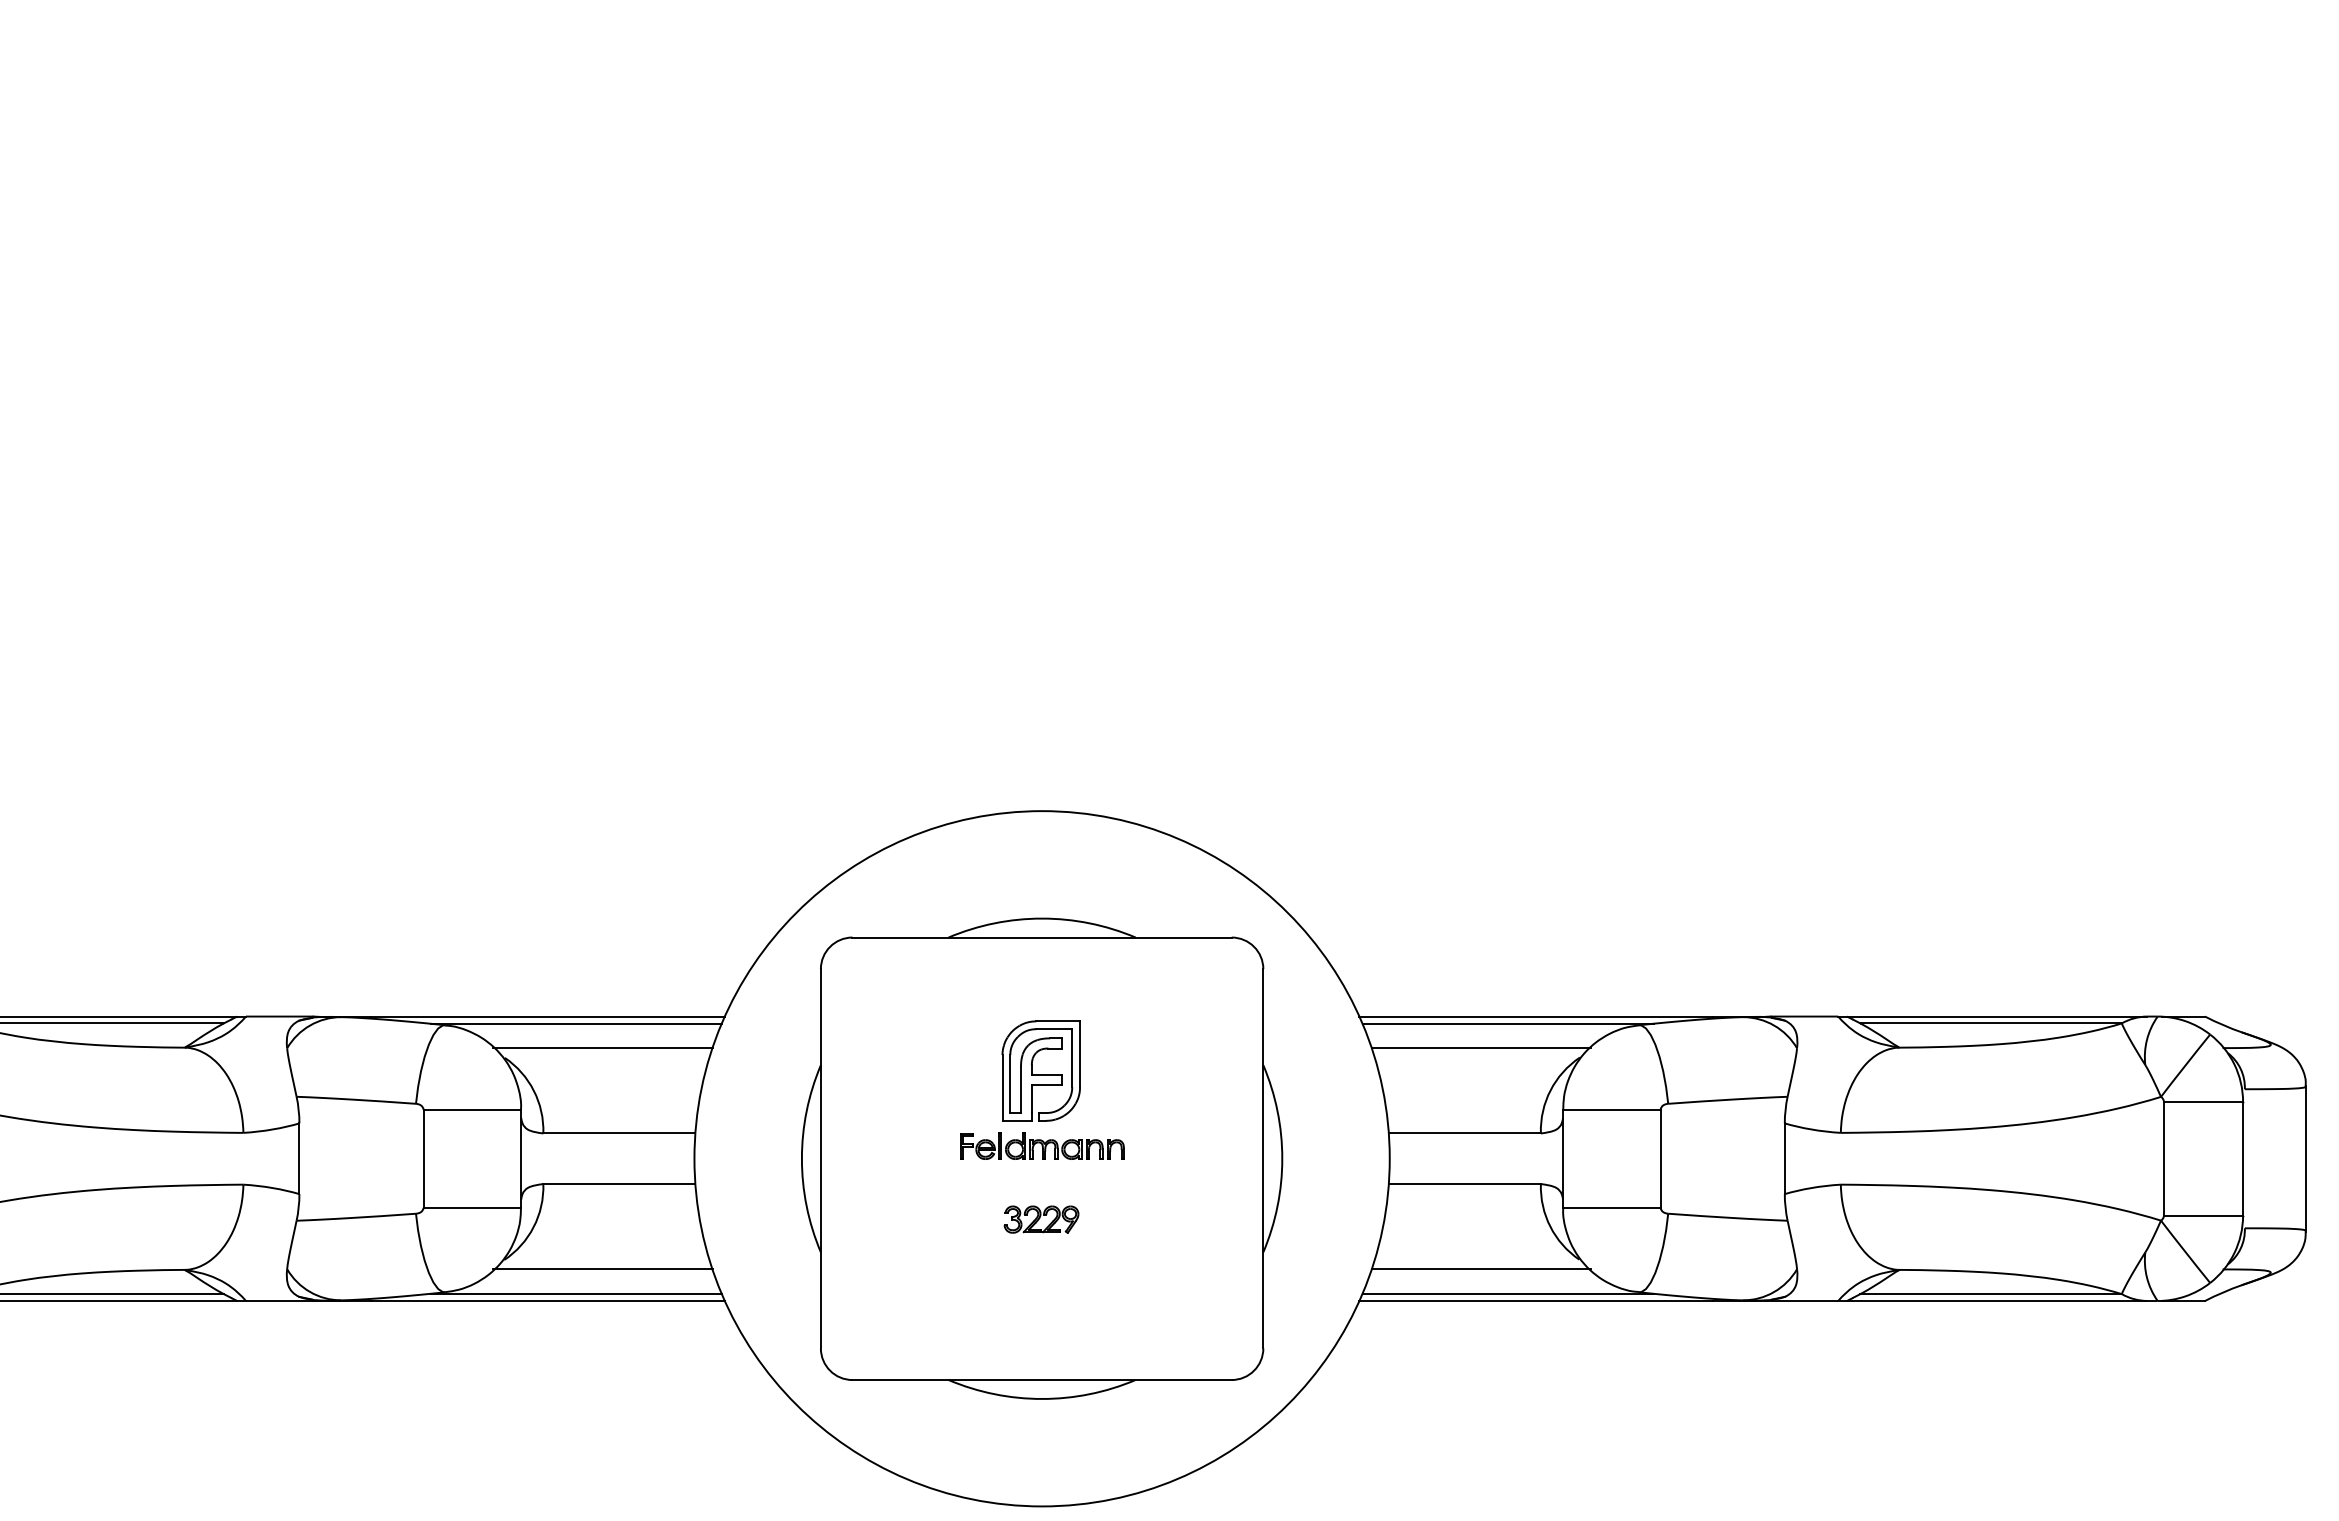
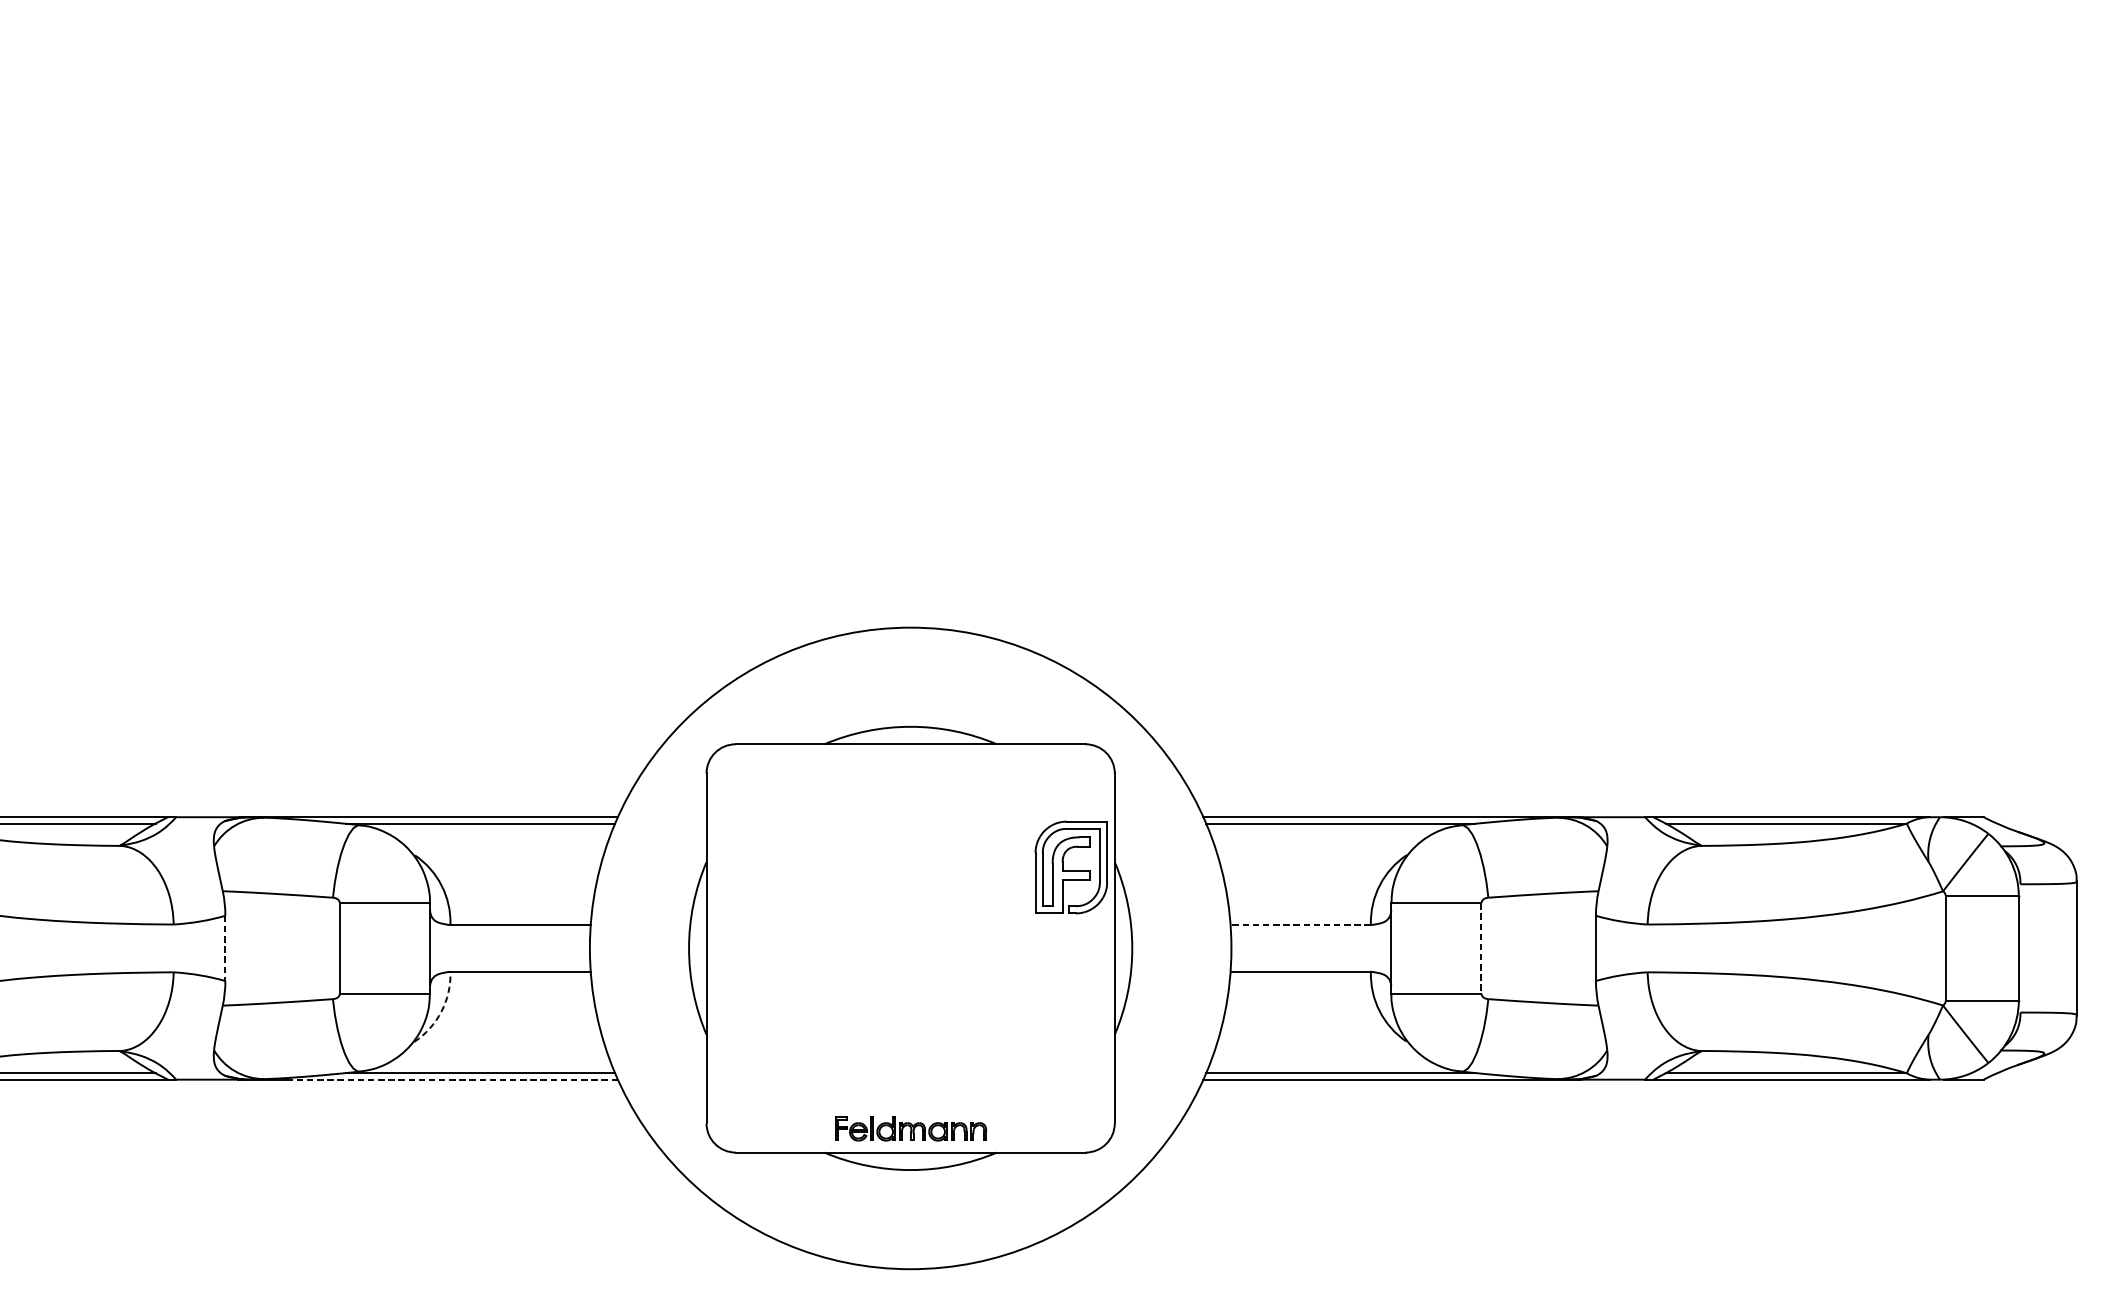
line: (602, 1048) -> (505, 846), removed
line: (1481, 1048) -> (1316, 846), removed
part: (1040, 1070) -> (1070, 866), moved
line: (1464, 1133) -> (1300, 925), solid -> dashed
part: (1042, 1145) -> (911, 1128), moved
line: (299, 1159) -> (225, 949), solid -> dashed
line: (1660, 1159) -> (1481, 949), solid -> dashed
part: (1041, 1219) -> (910, 1004), removed
arc: (533, 1227) -> (441, 1011), solid -> dashed
line: (602, 1269) -> (505, 1050), removed
line: (1480, 1269) -> (1315, 1050), removed
line: (548, 1301) -> (455, 1080), solid -> dashed

